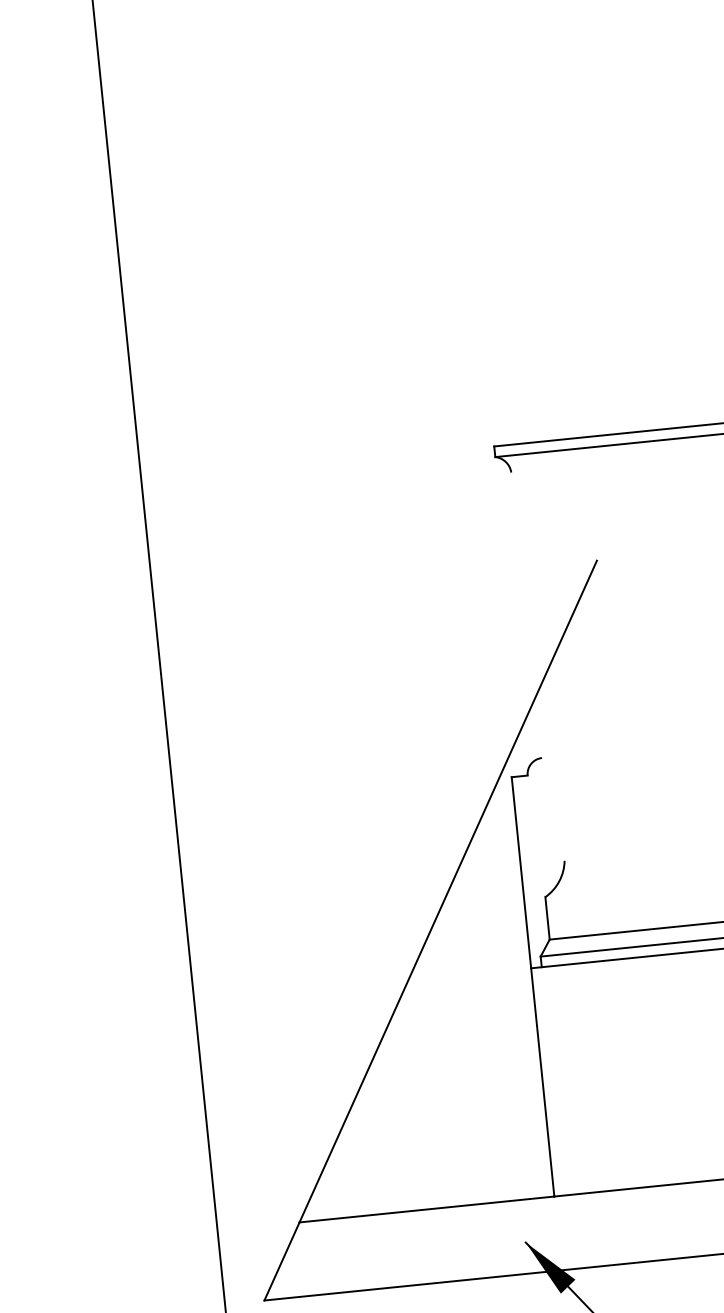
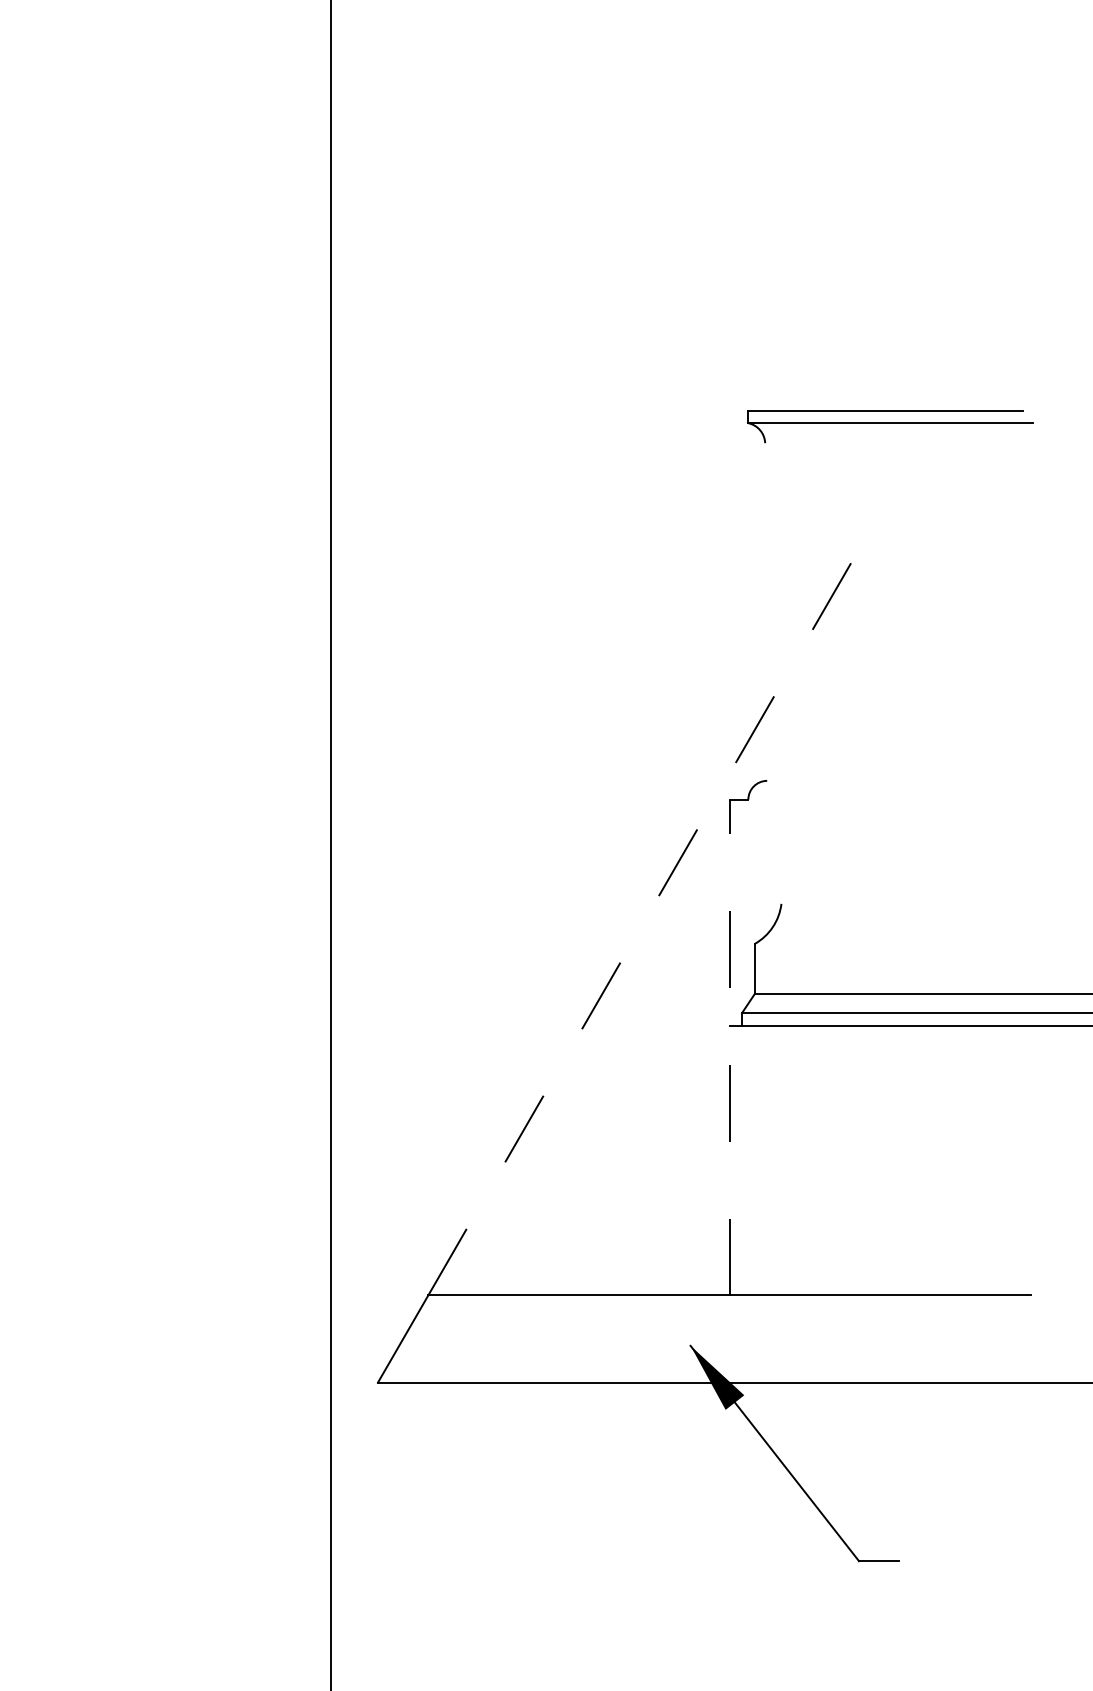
line: (448, 891) -> (641, 925), solid -> dashed
line: (533, 986) -> (729, 1047), solid -> dashed

